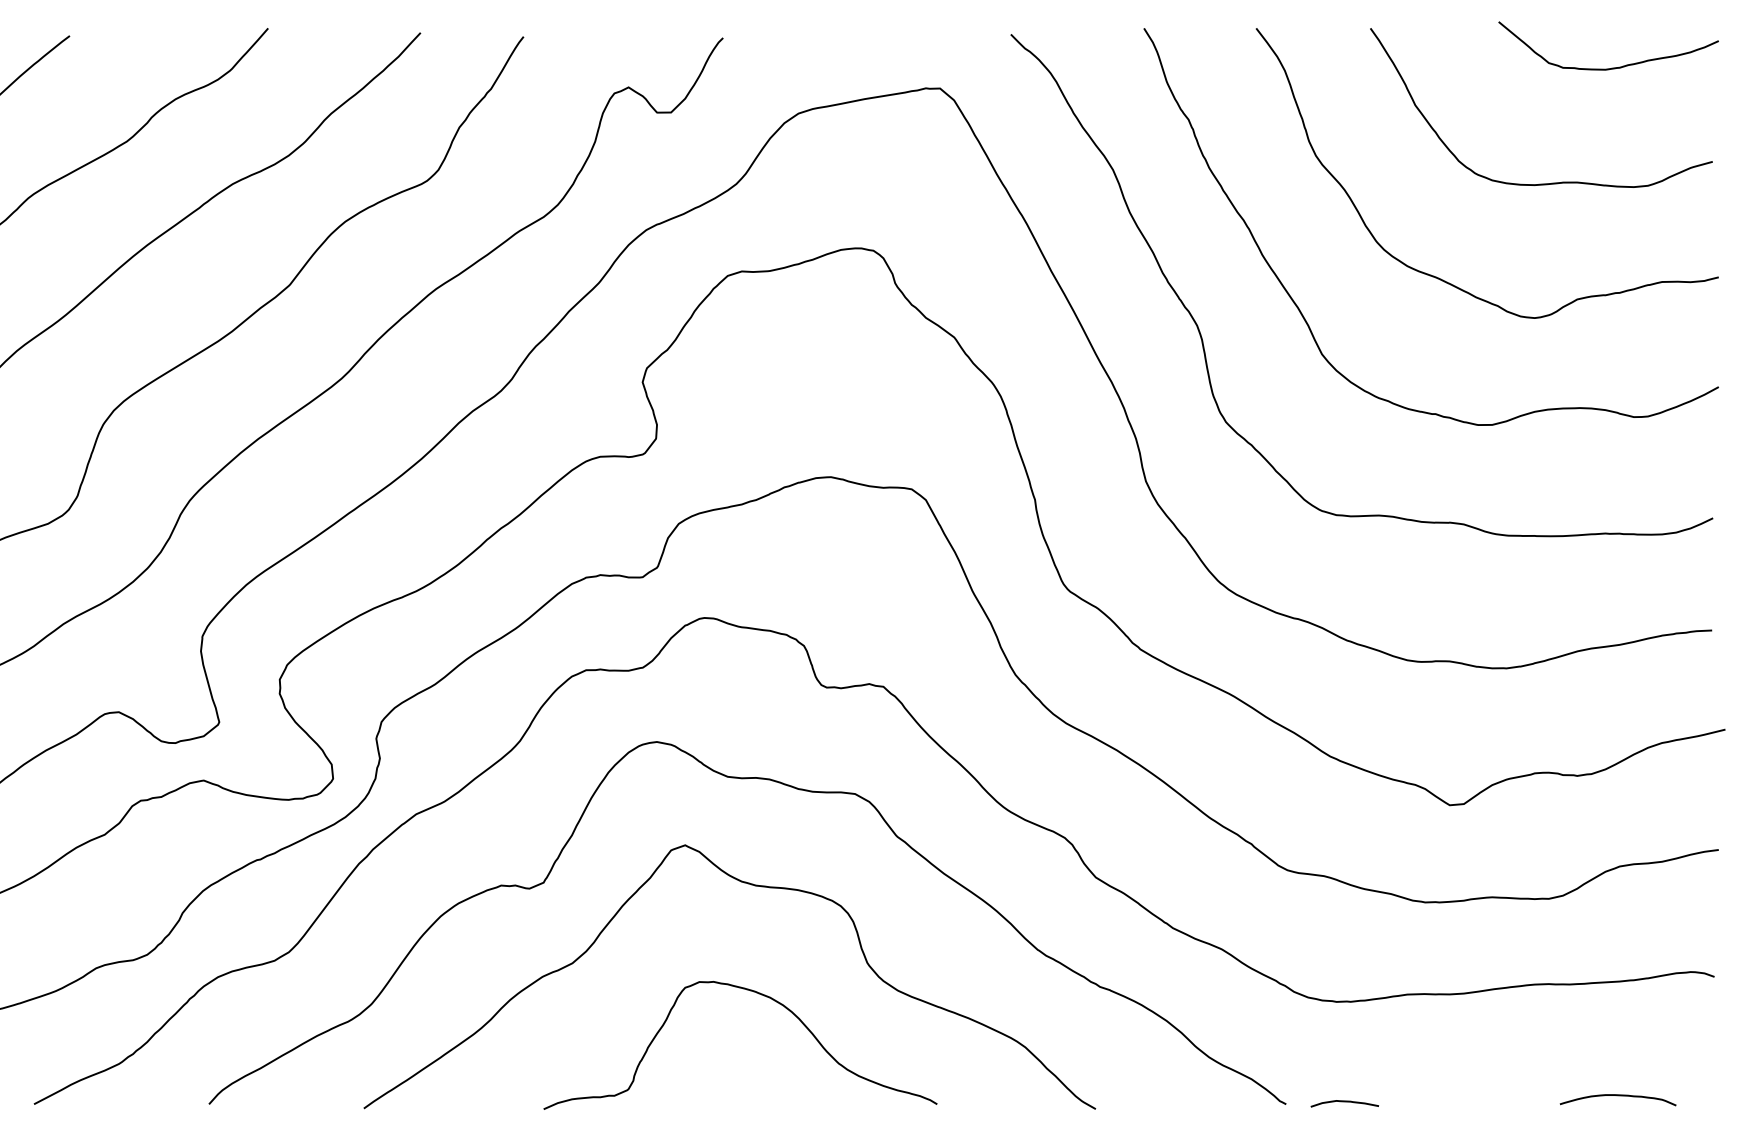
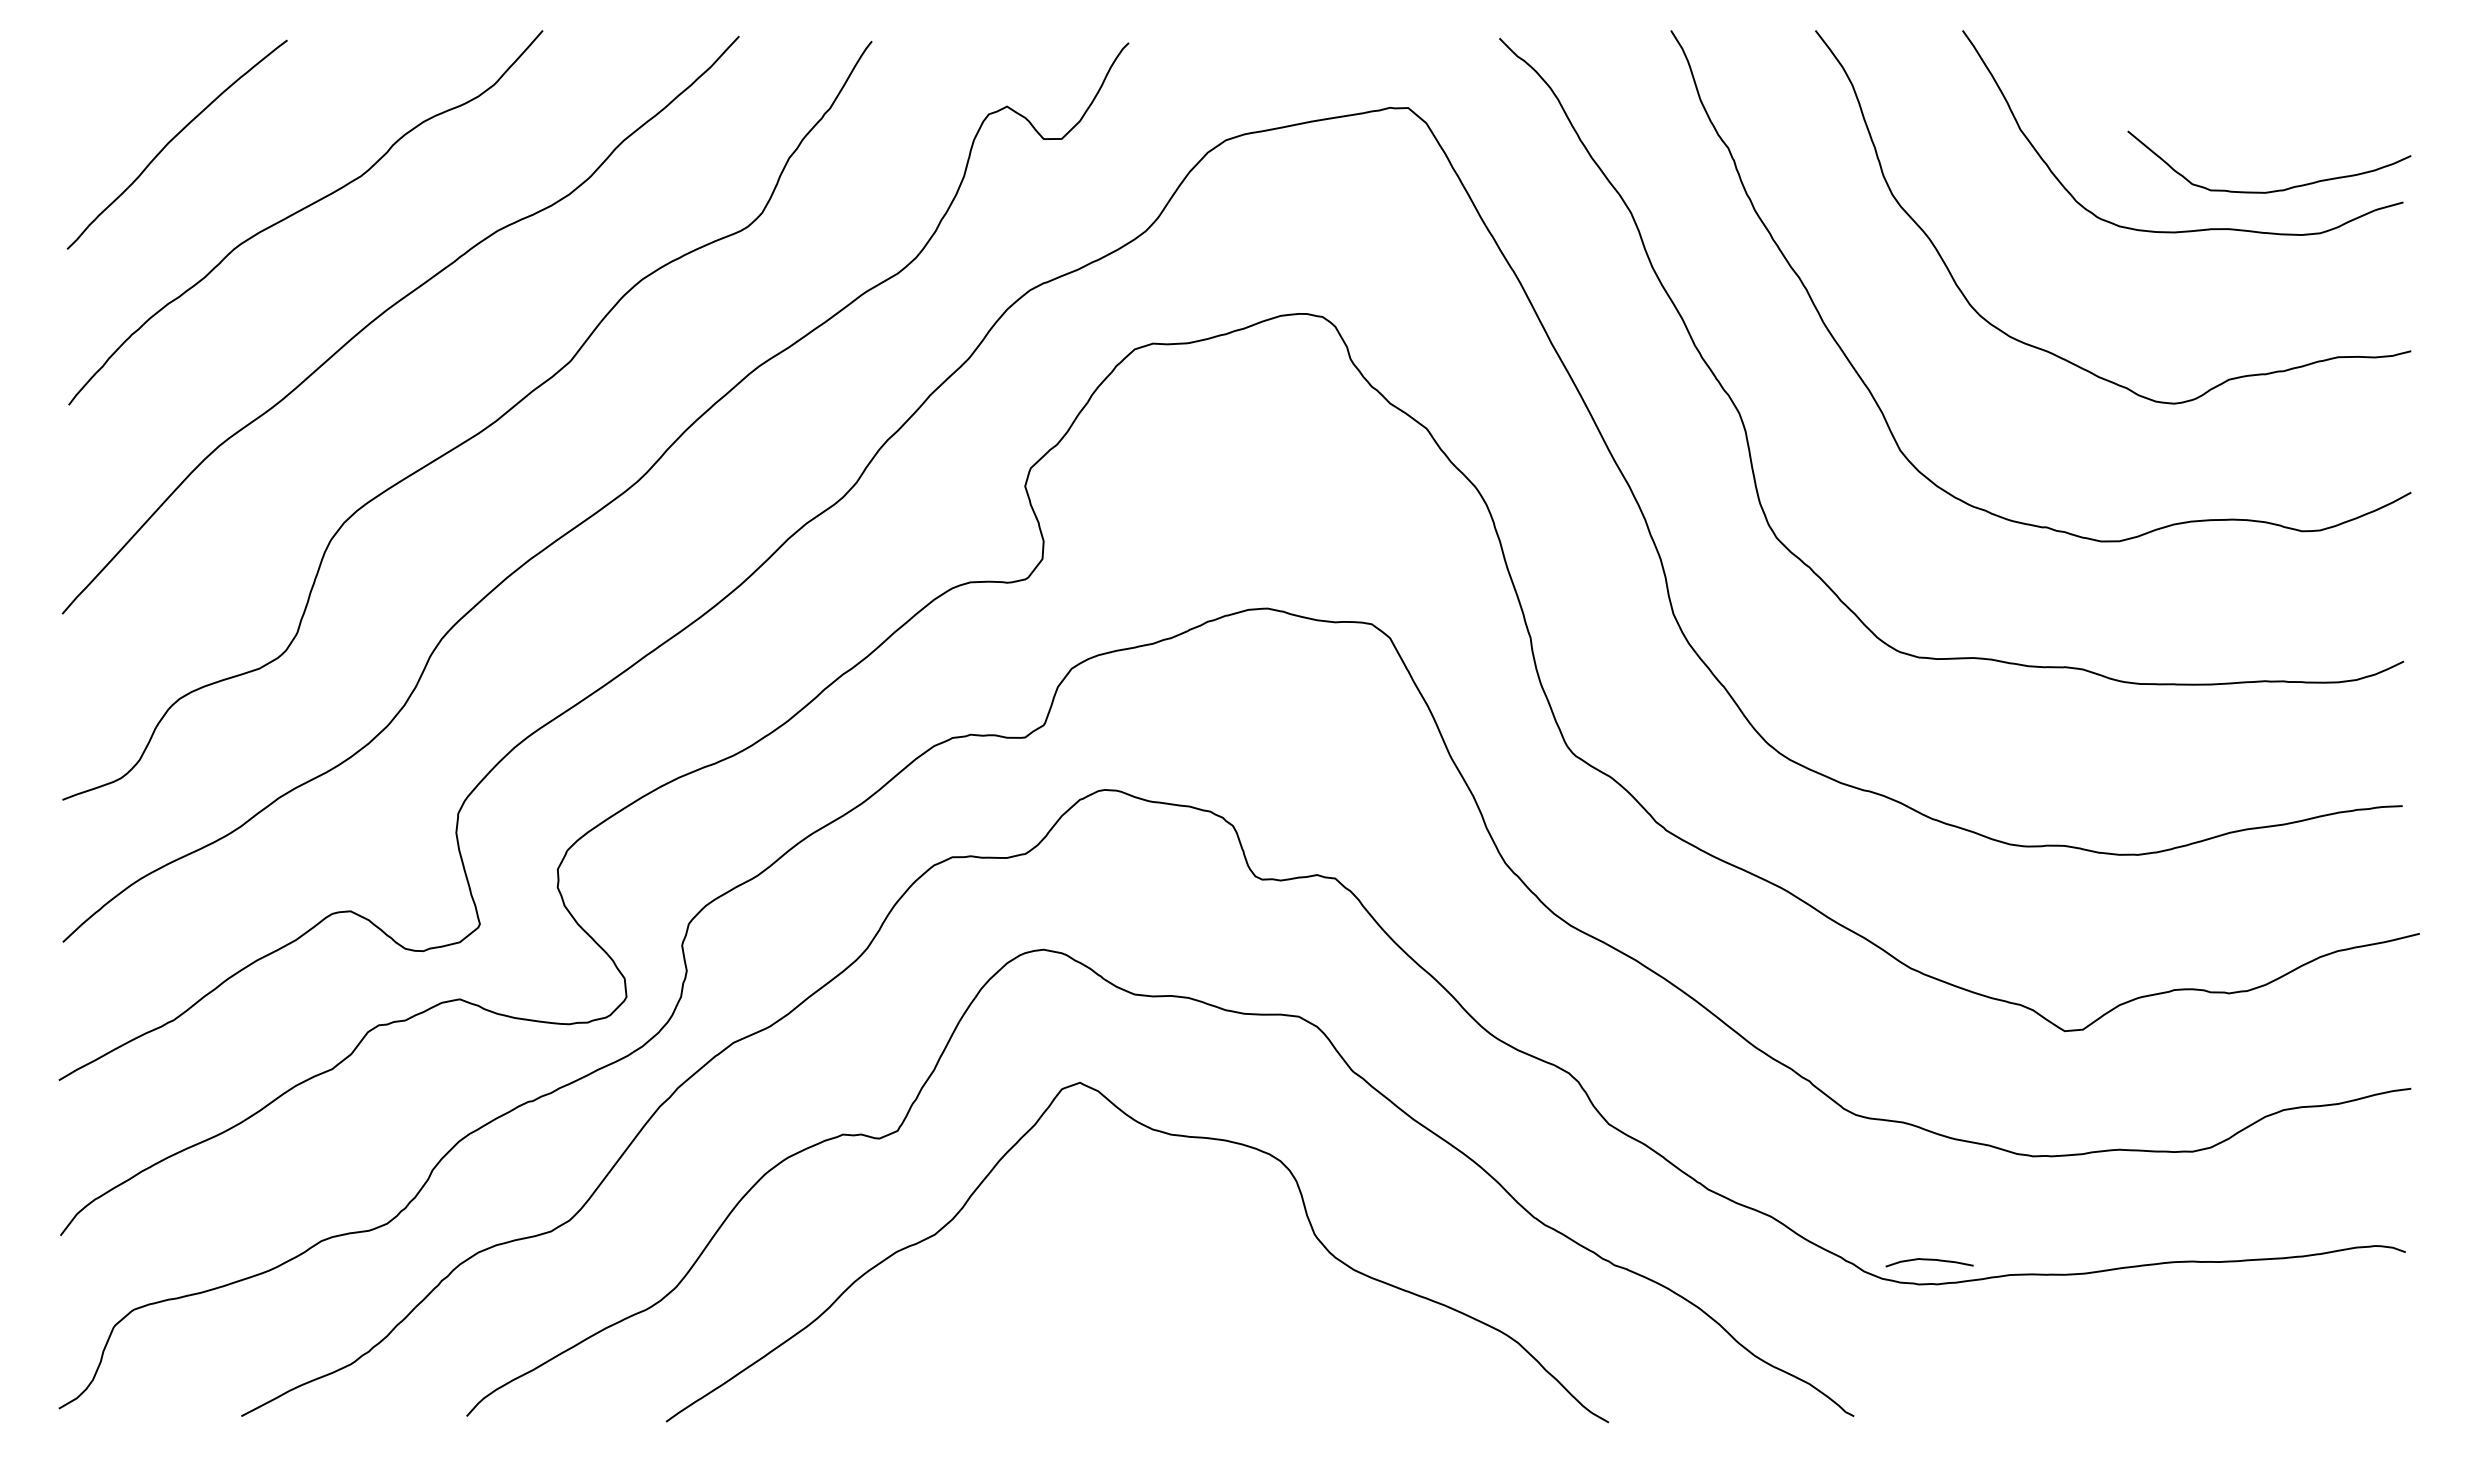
curve: (1611, 67) -> (2272, 190), moved
curve: (758, 994) -> (1174, 1274), removed
curve: (1618, 1095) -> (2281, 1405), removed
curve: (1344, 1102) -> (1929, 1260), moved

